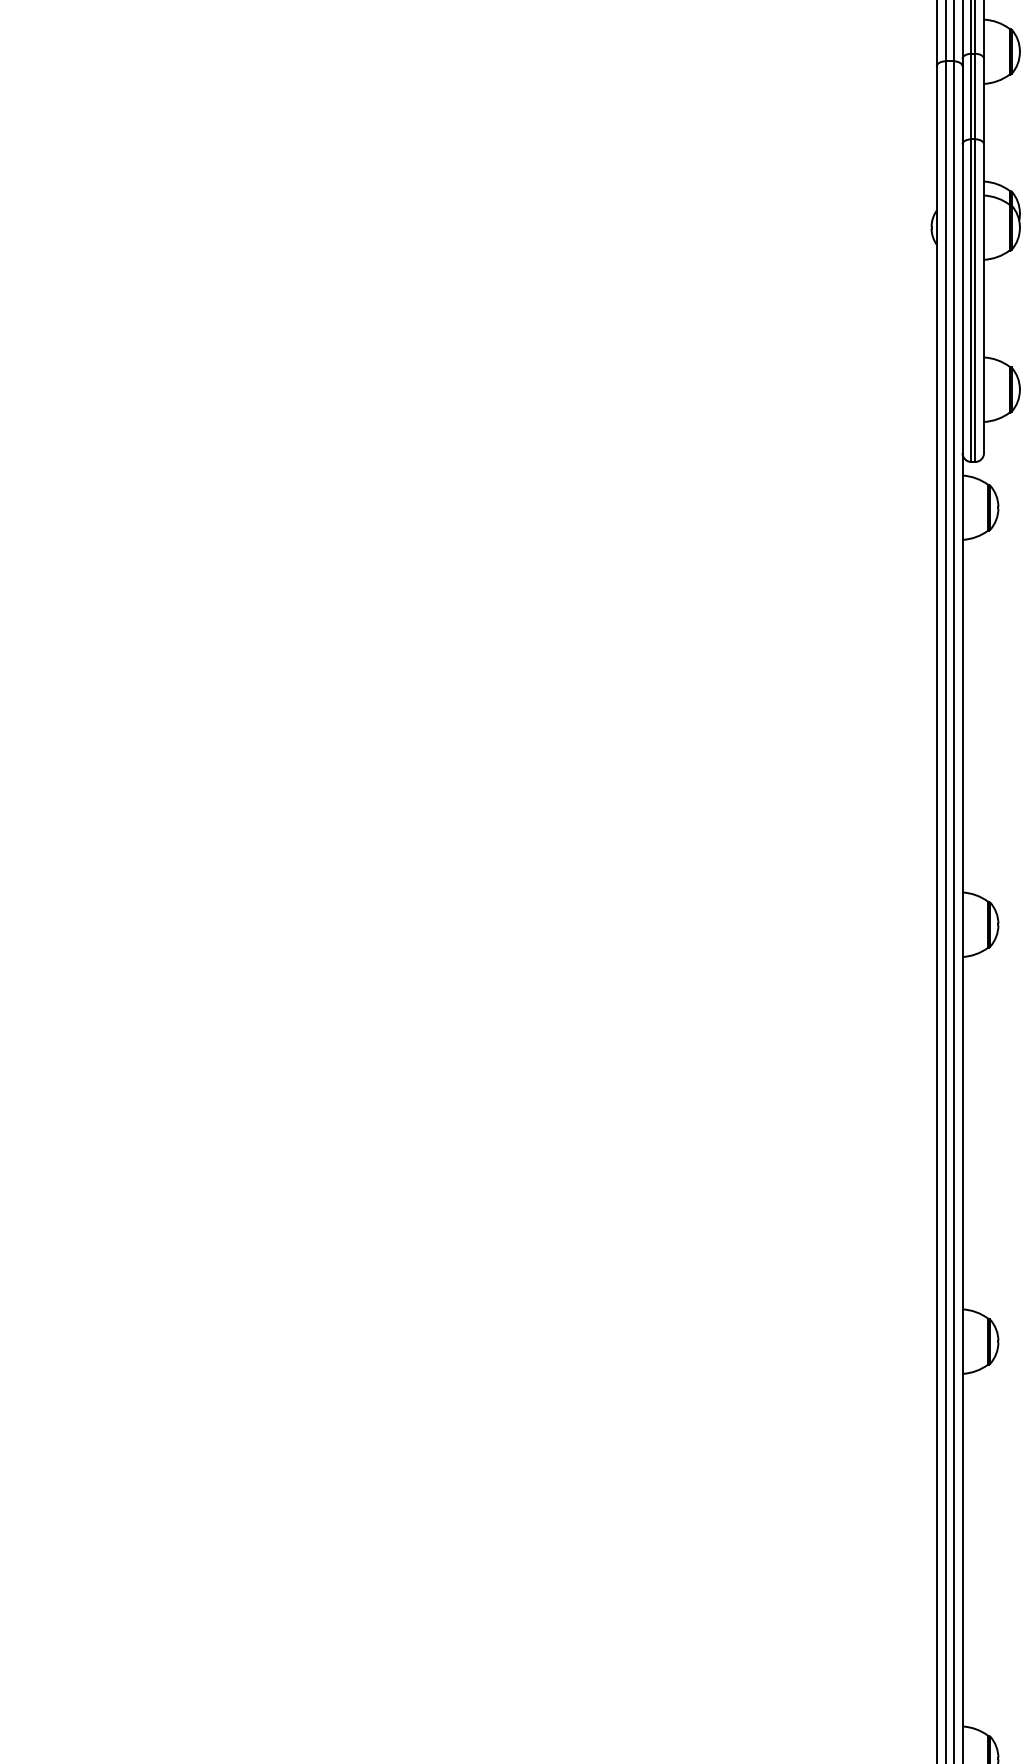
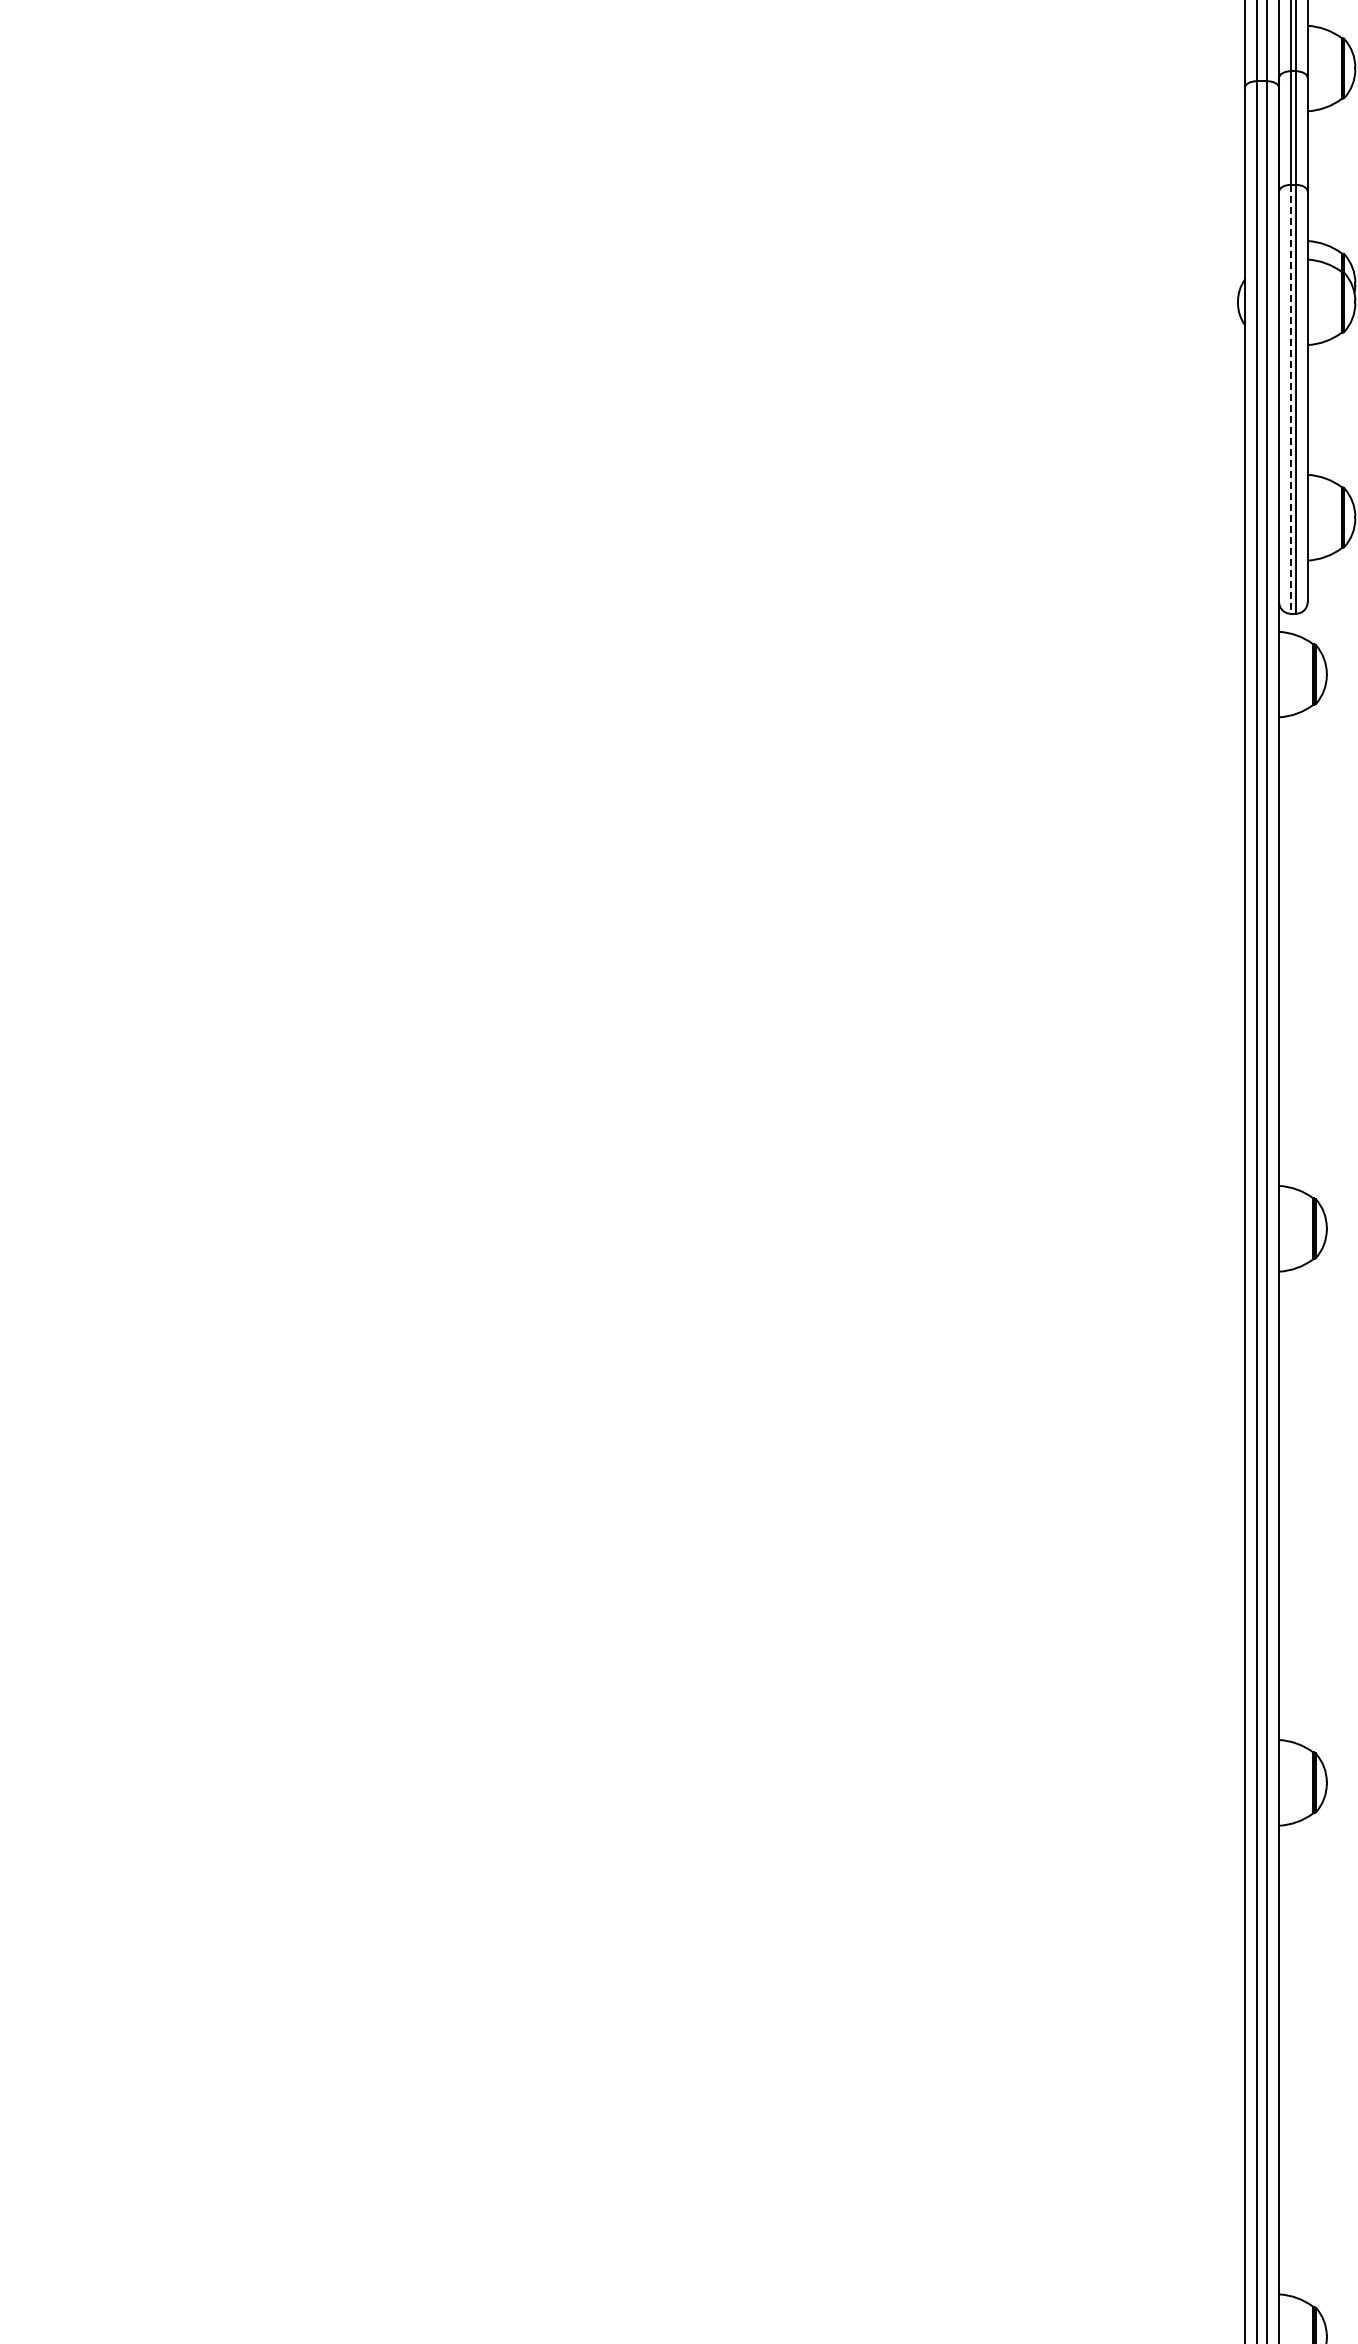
line: (971, 300) -> (1290, 399), solid -> dashed

